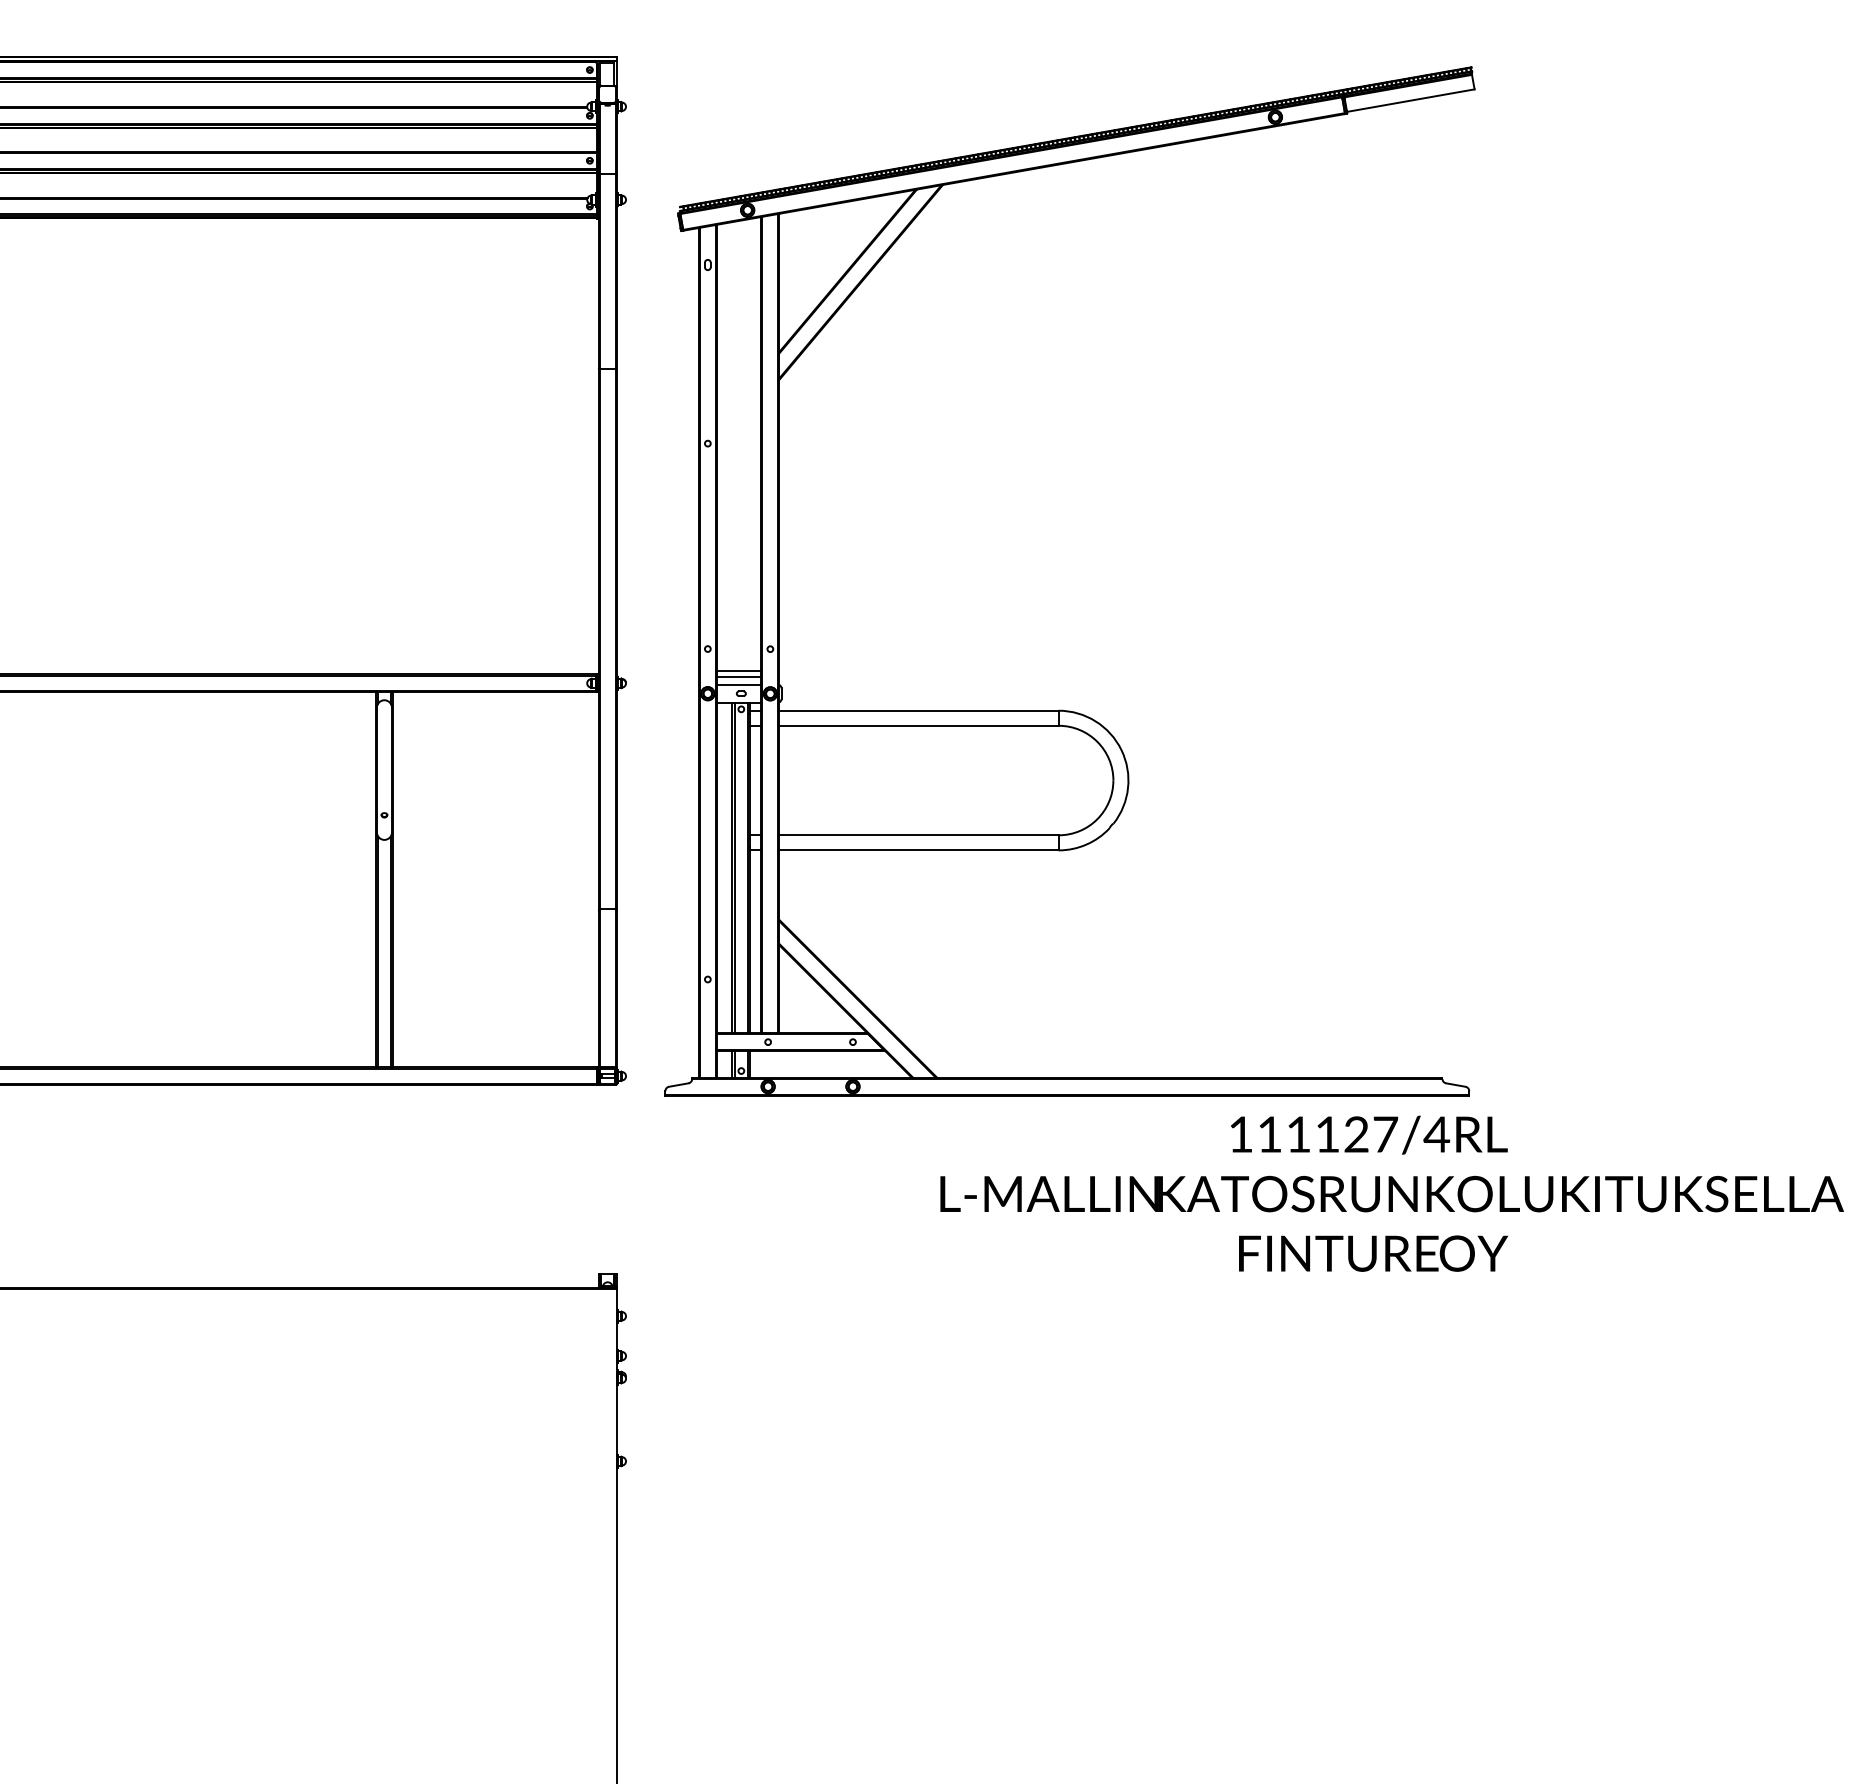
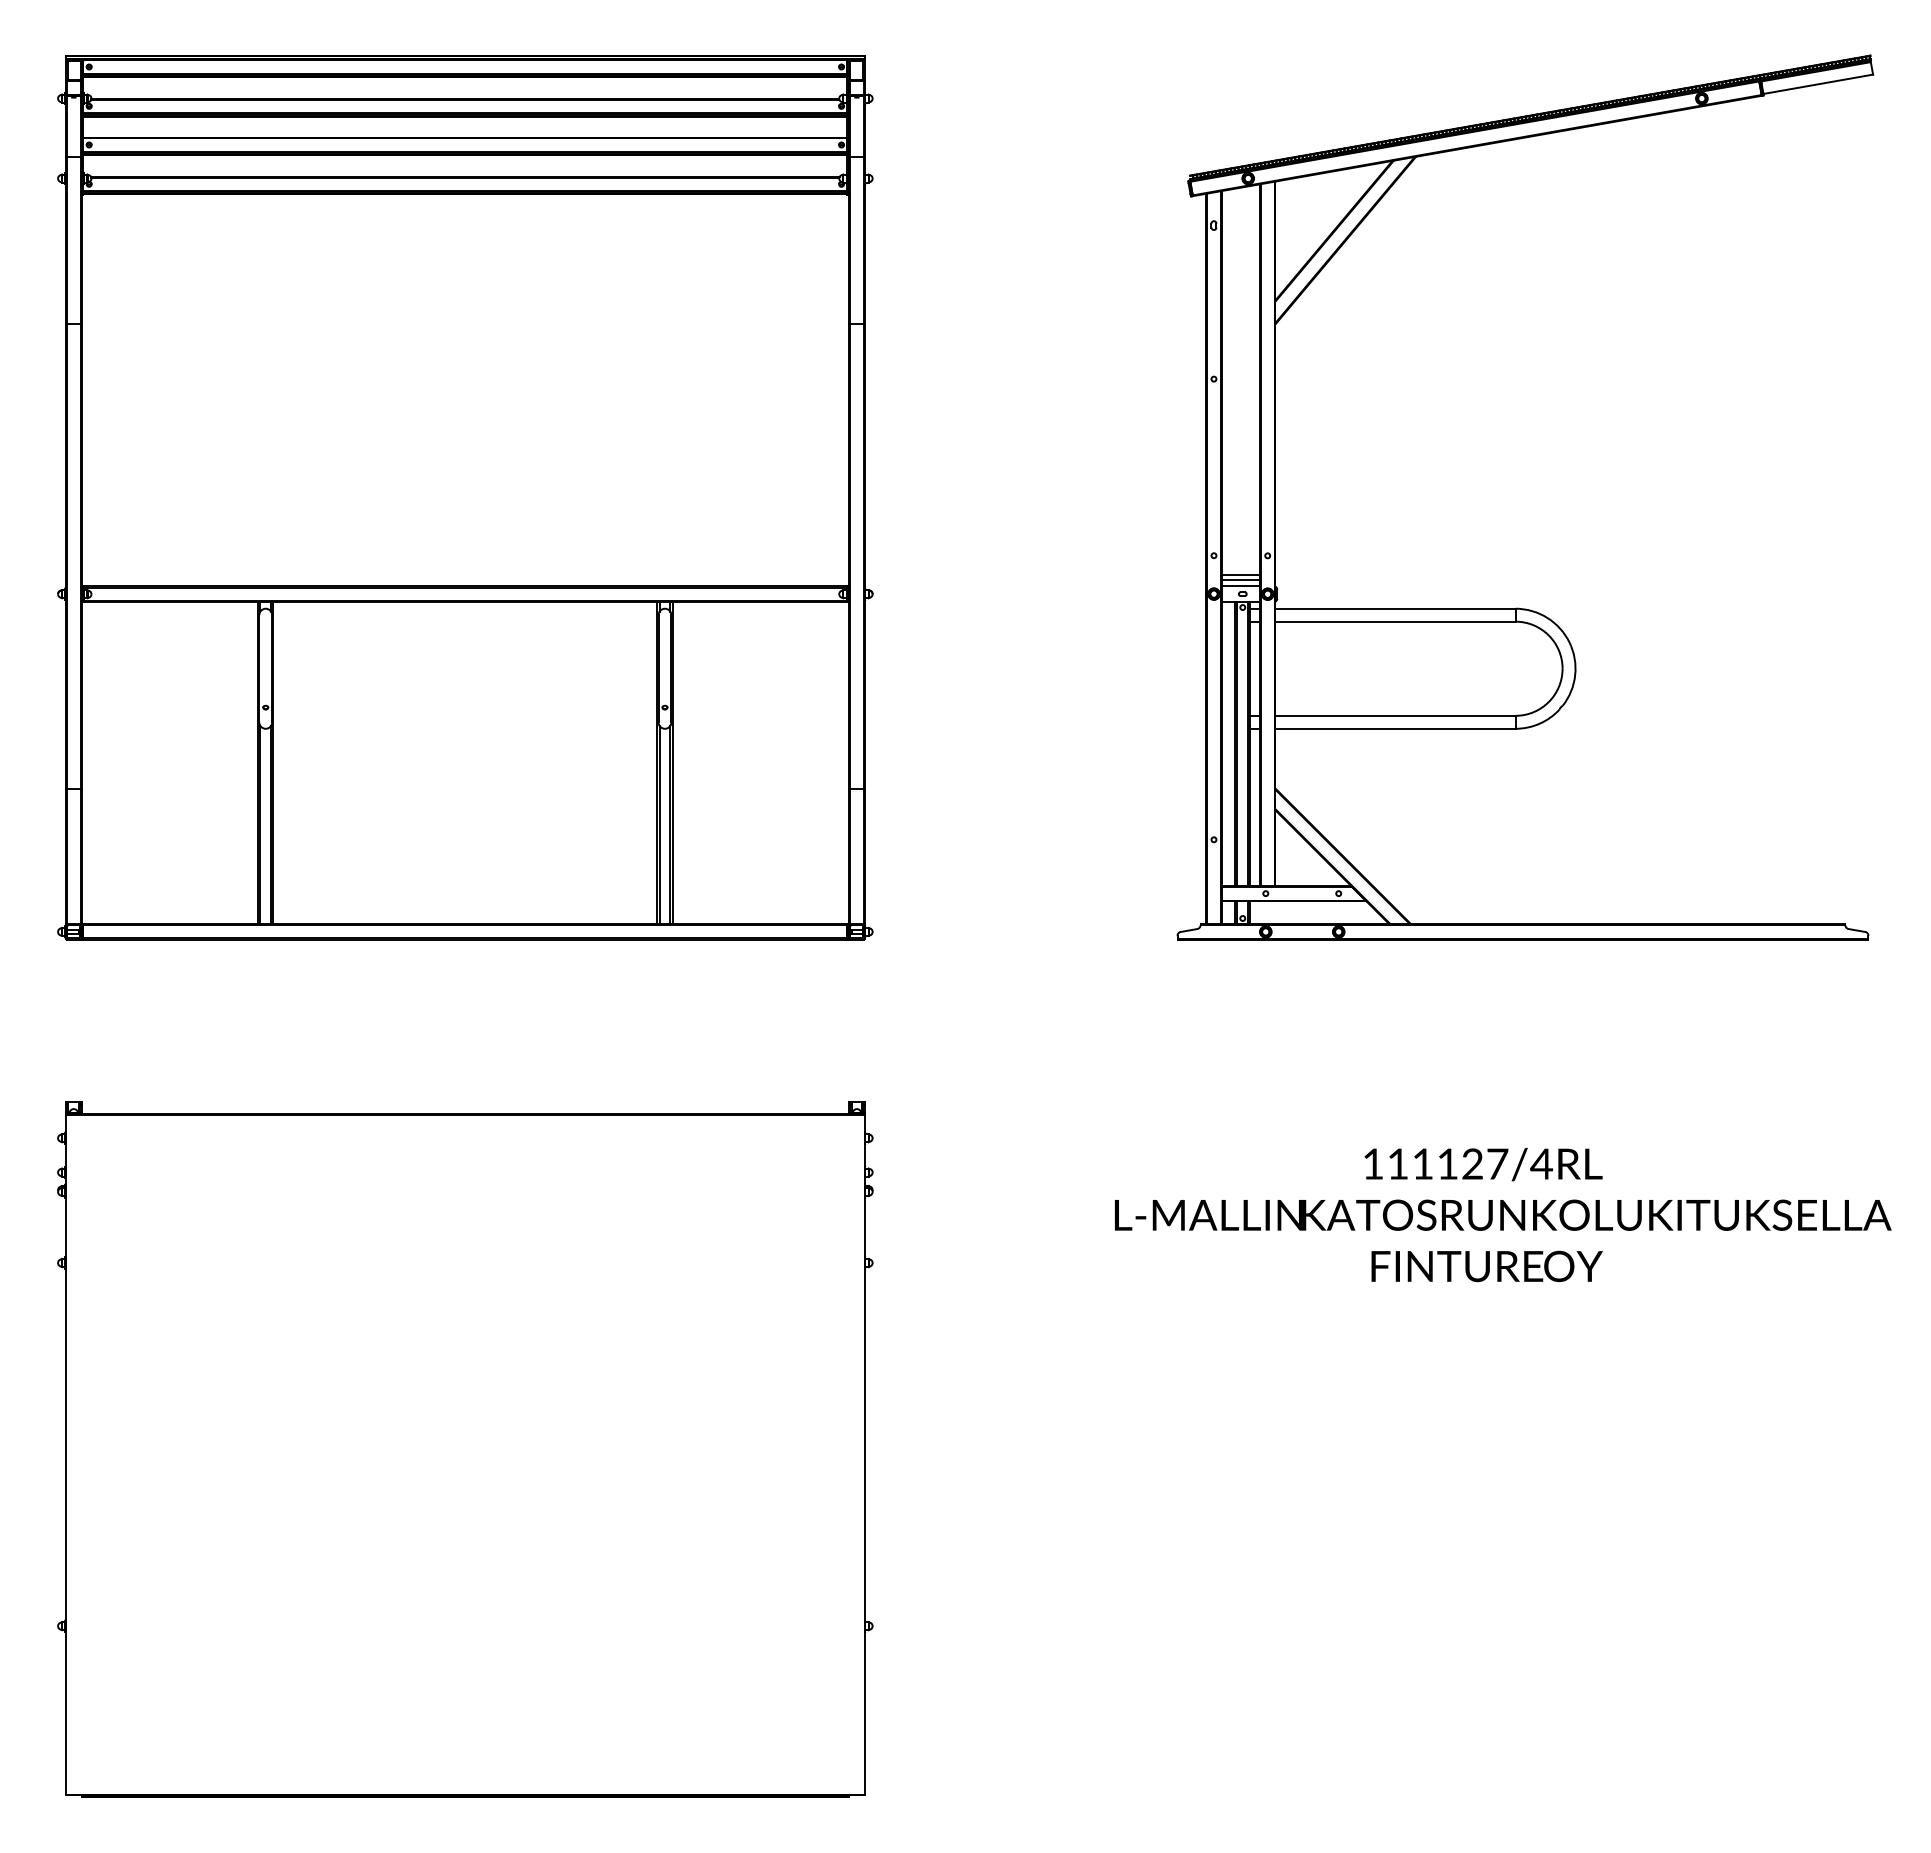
part: (1063, 709) -> (1519, 607), moved
text: (1392, 1194) -> (1503, 1215), moved

